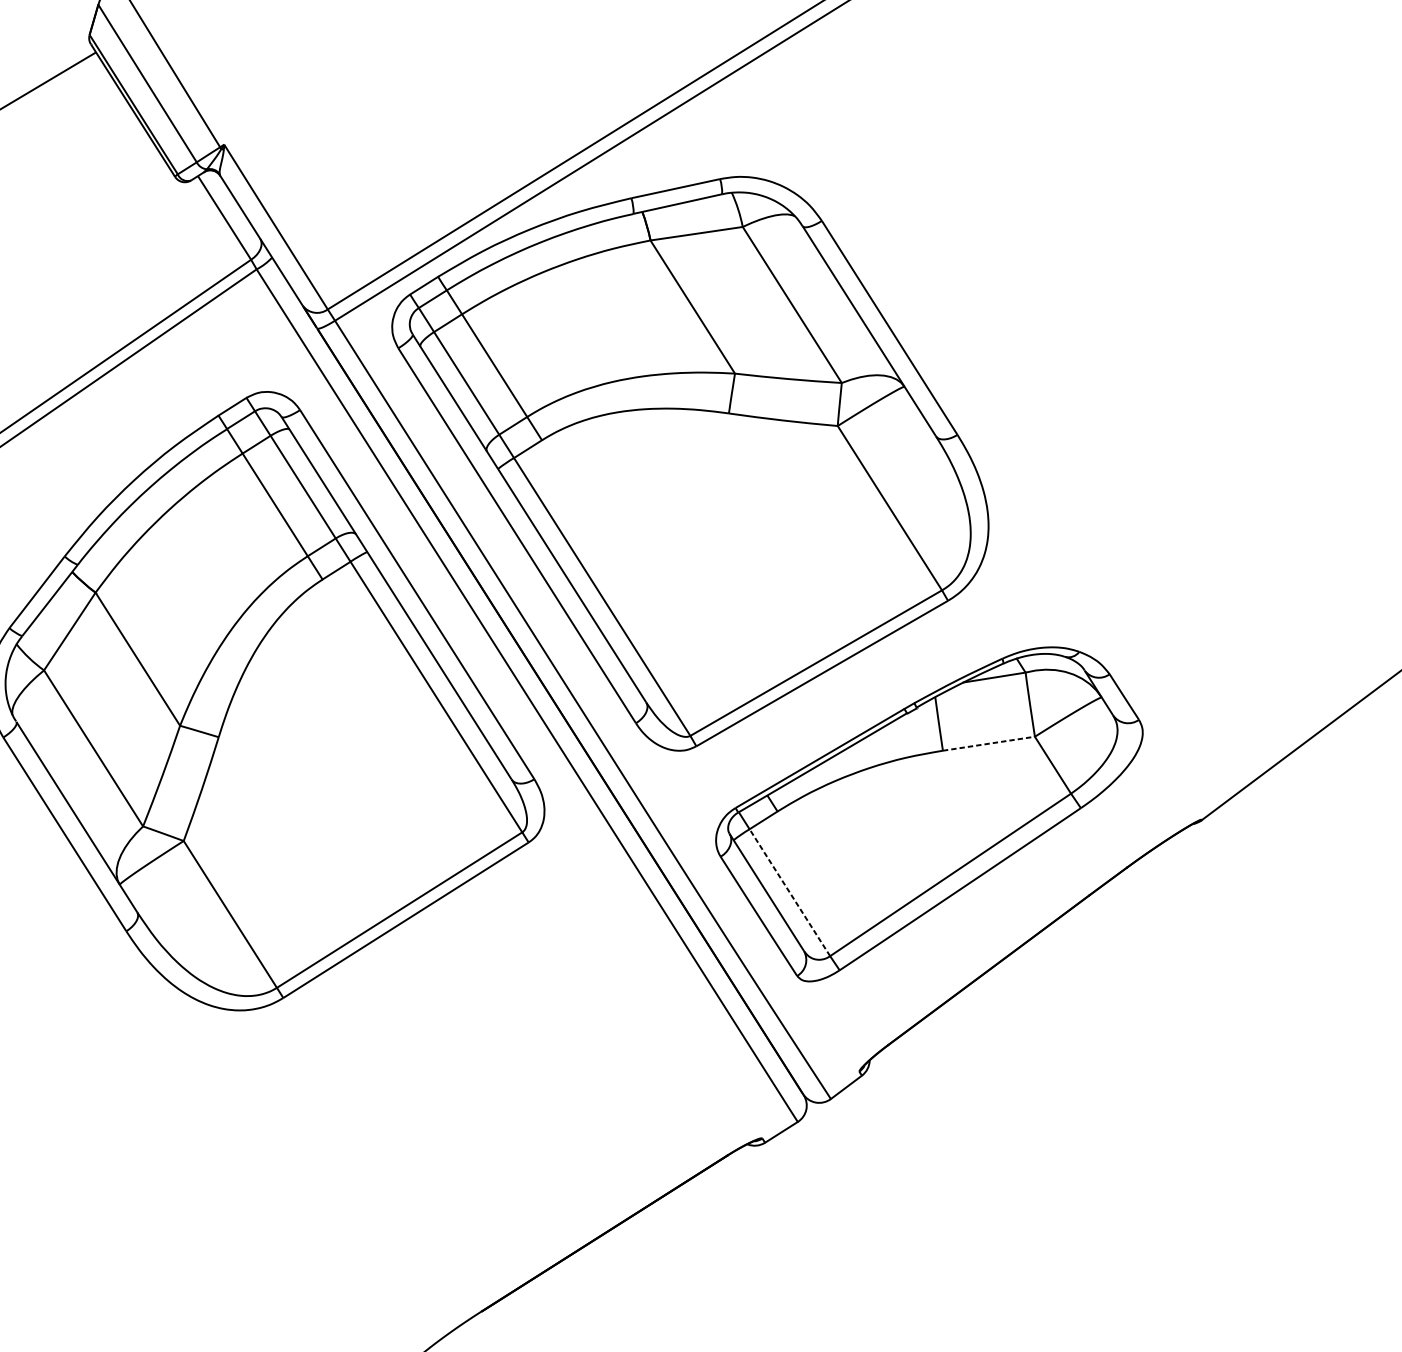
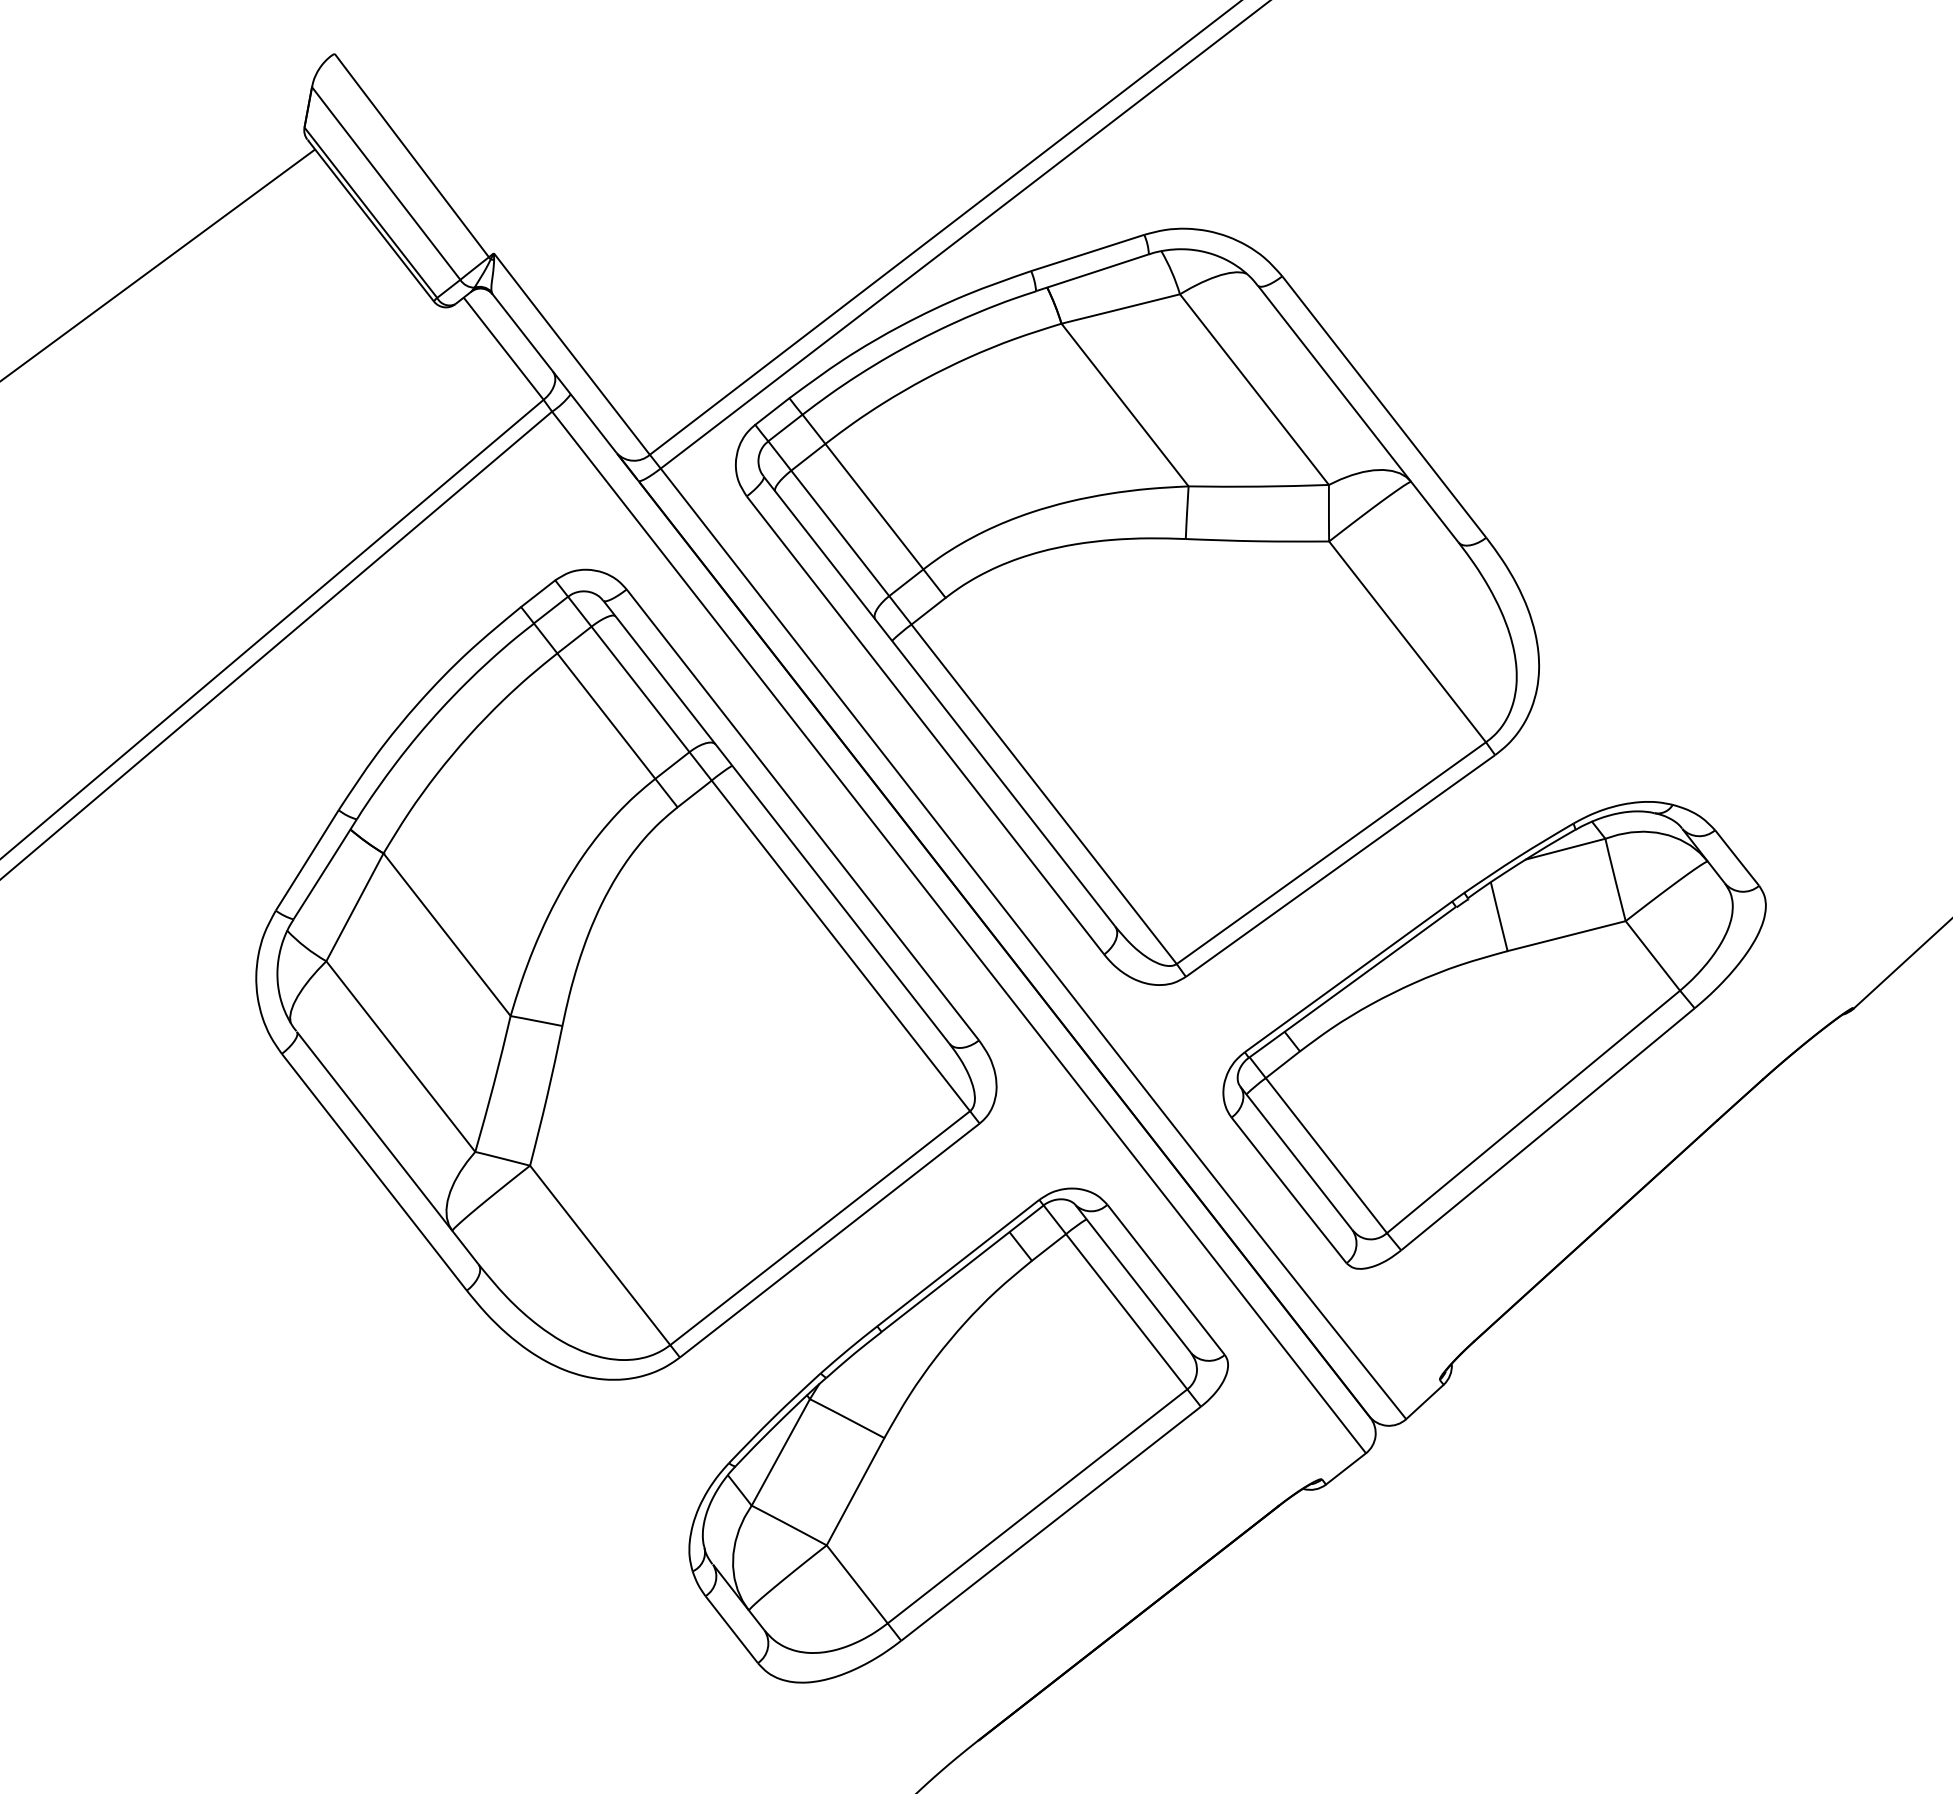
line: (988, 744) -> (1566, 936), dashed -> solid
line: (789, 892) -> (1326, 1155), dashed -> solid
part: (489, 1078) -> (958, 1435), added

